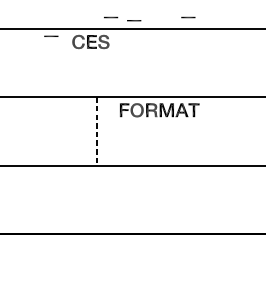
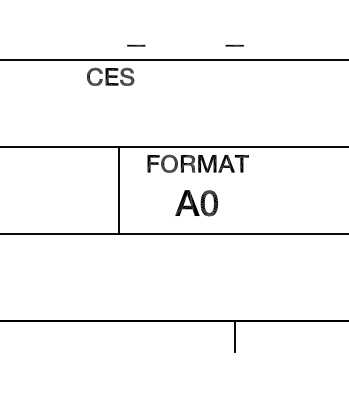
line: (133, 20) -> (165, 49), removed
line: (51, 36) -> (60, 69), removed
line: (97, 132) -> (118, 191), dashed -> solid
part: (158, 141) -> (196, 203), added
line: (188, 245) -> (234, 336), added

